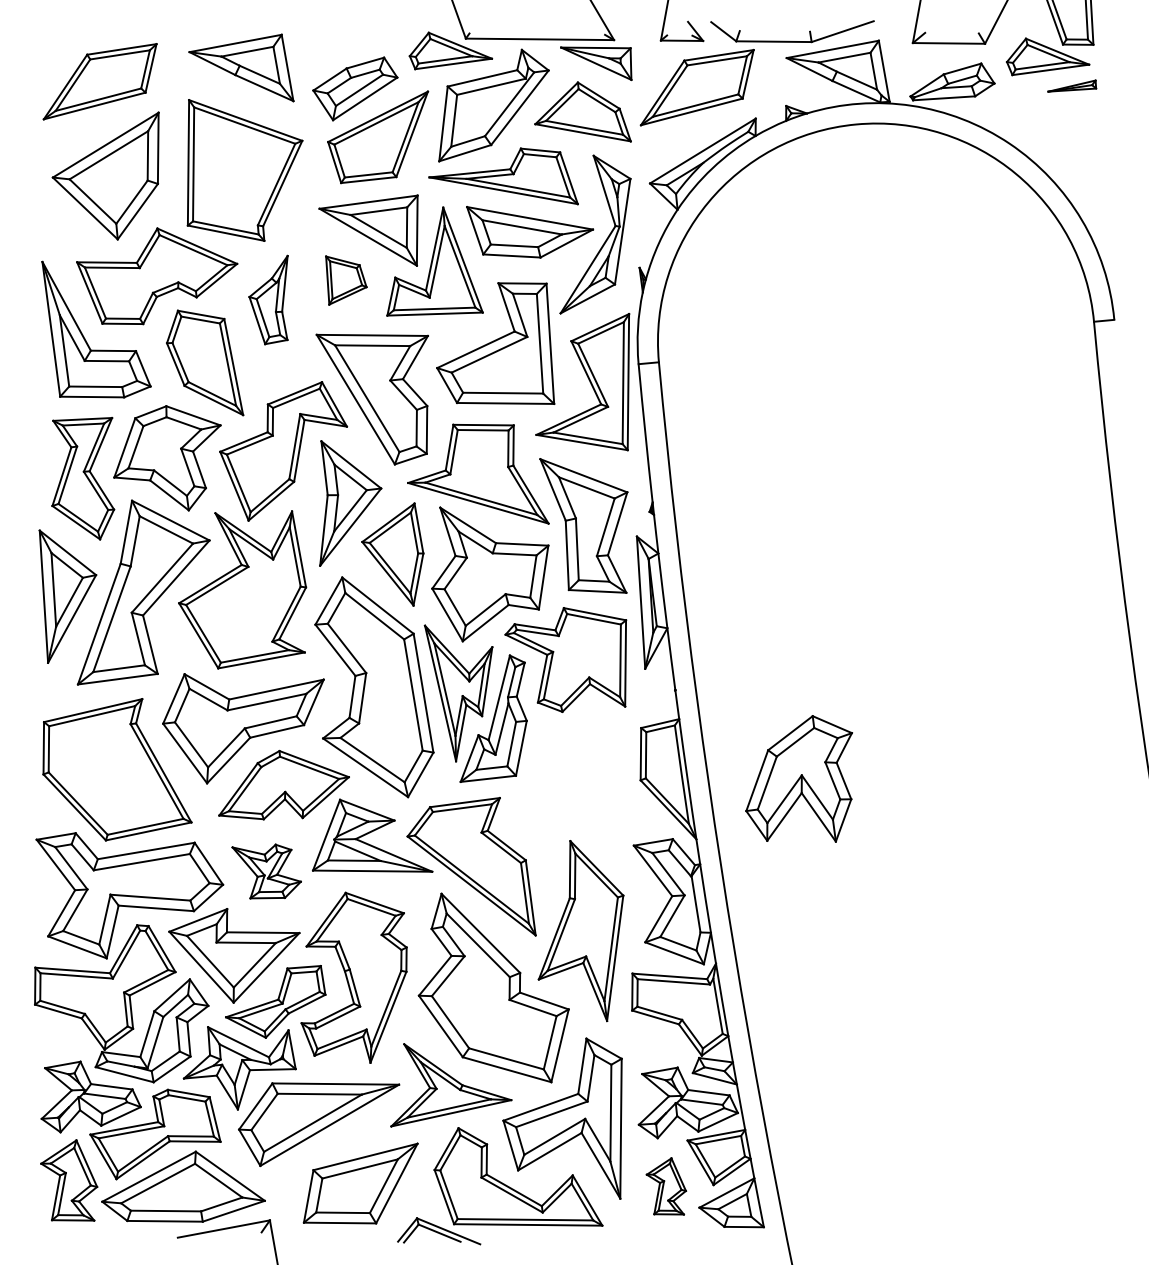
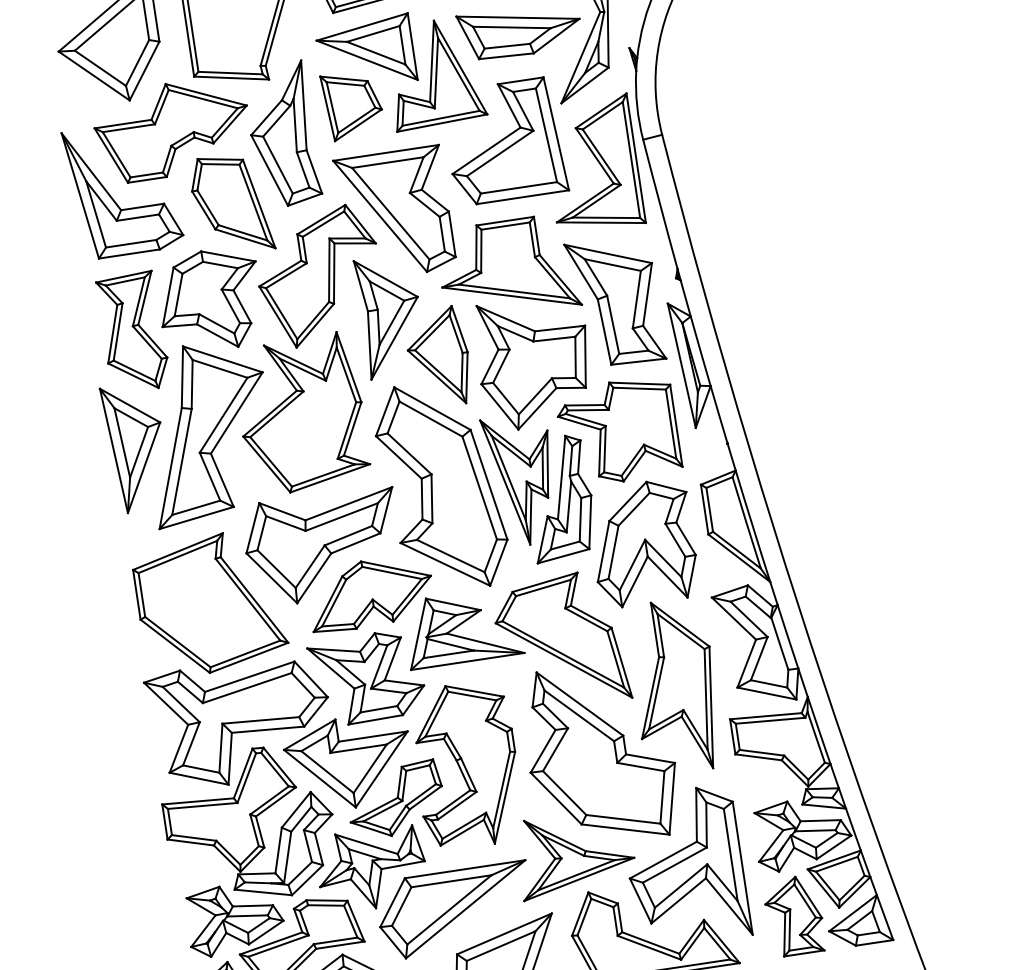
part: (346, 280) -> (353, 104), size x1.43
part: (268, 299) -> (281, 134), size x1.67
part: (799, 778) -> (643, 543), moved
part: (266, 871) -> (367, 677), size x1.67
part: (666, 1186) -> (794, 916), size x1.43

